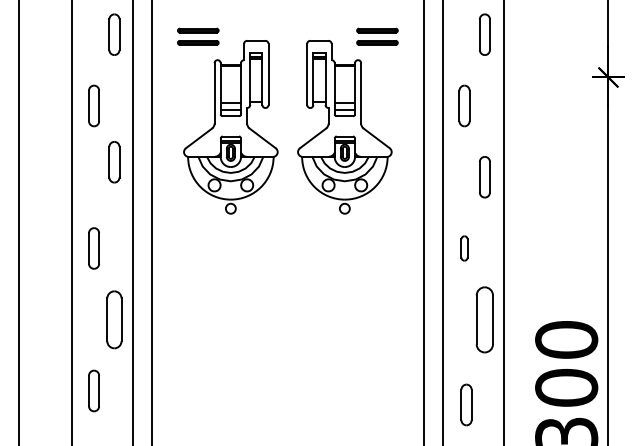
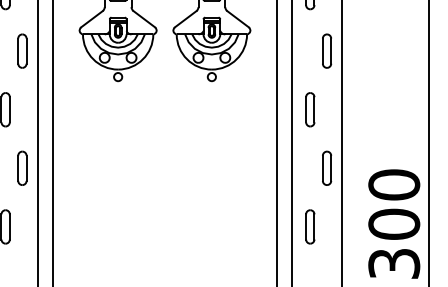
part: (114, 162) -> (22, 51), moved
part: (464, 248) -> (310, 109), size x1.67
part: (114, 319) -> (22, 168), size x0.71
part: (484, 319) -> (326, 168), size x0.62
part: (466, 404) -> (310, 226), moved

